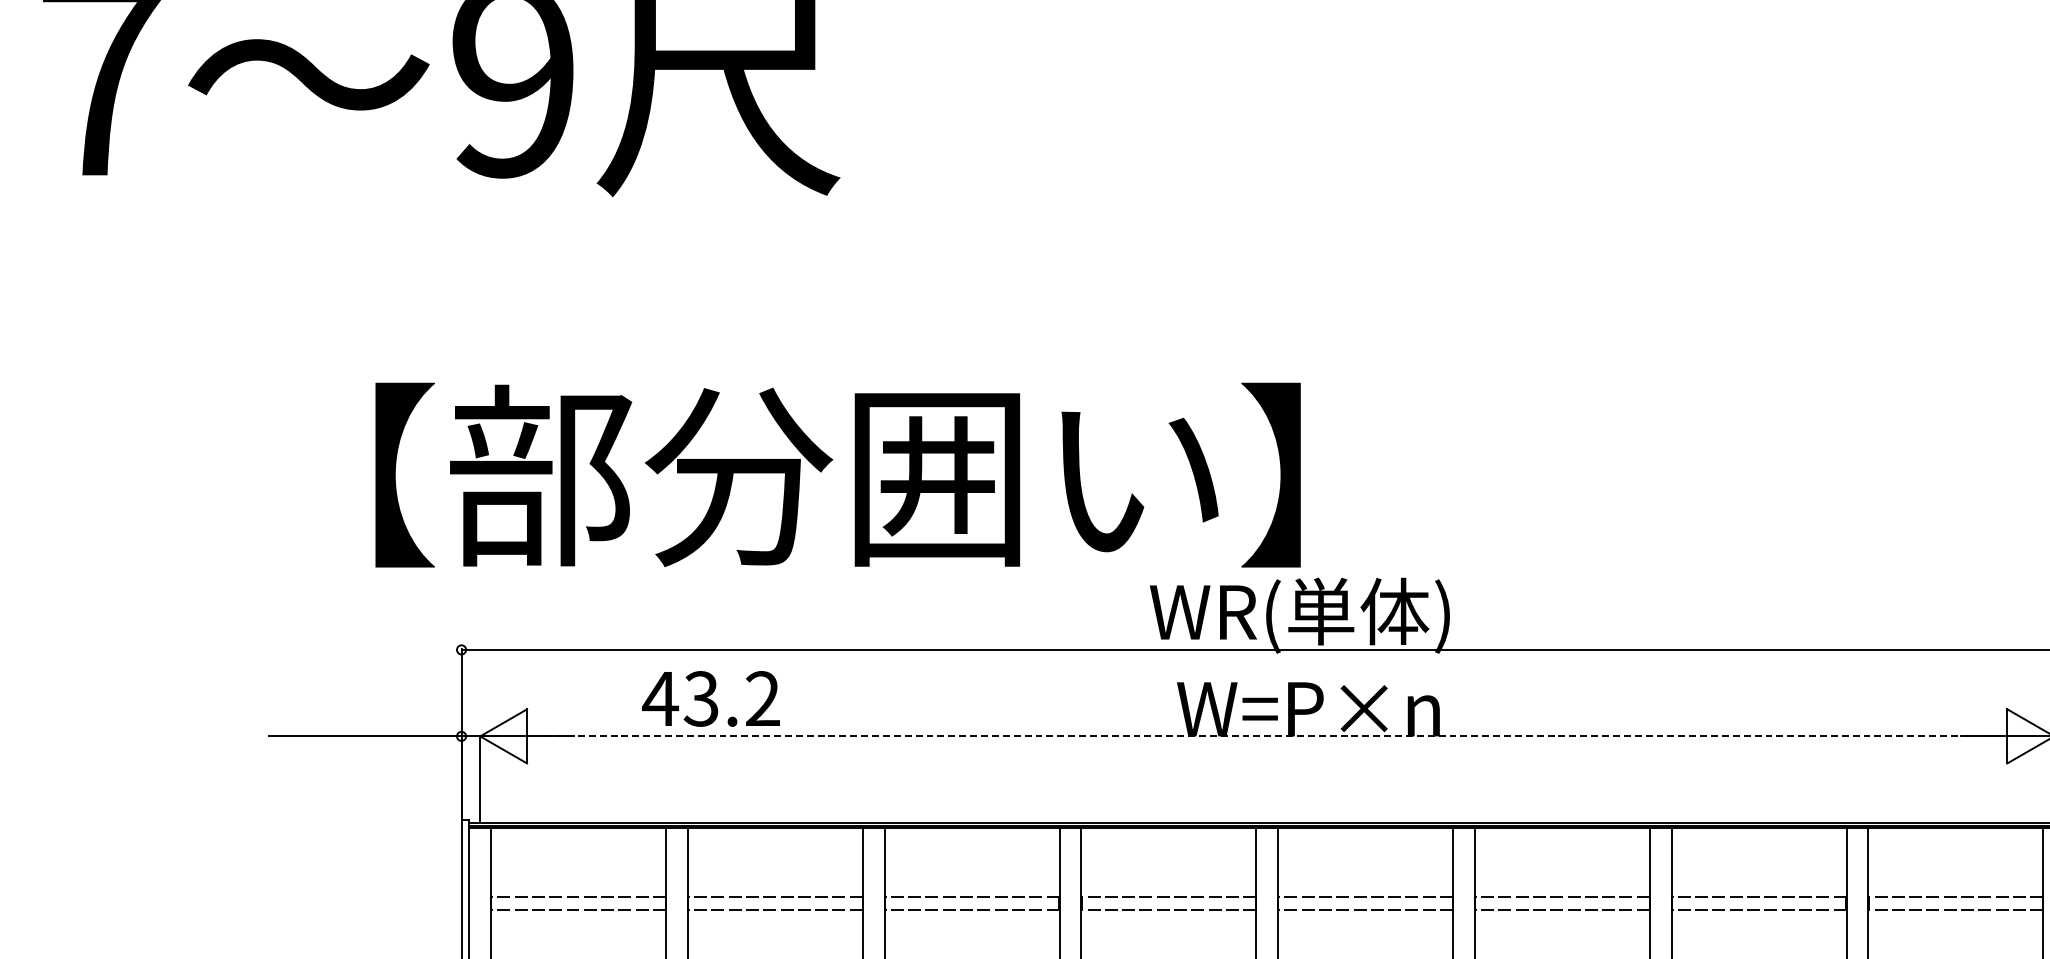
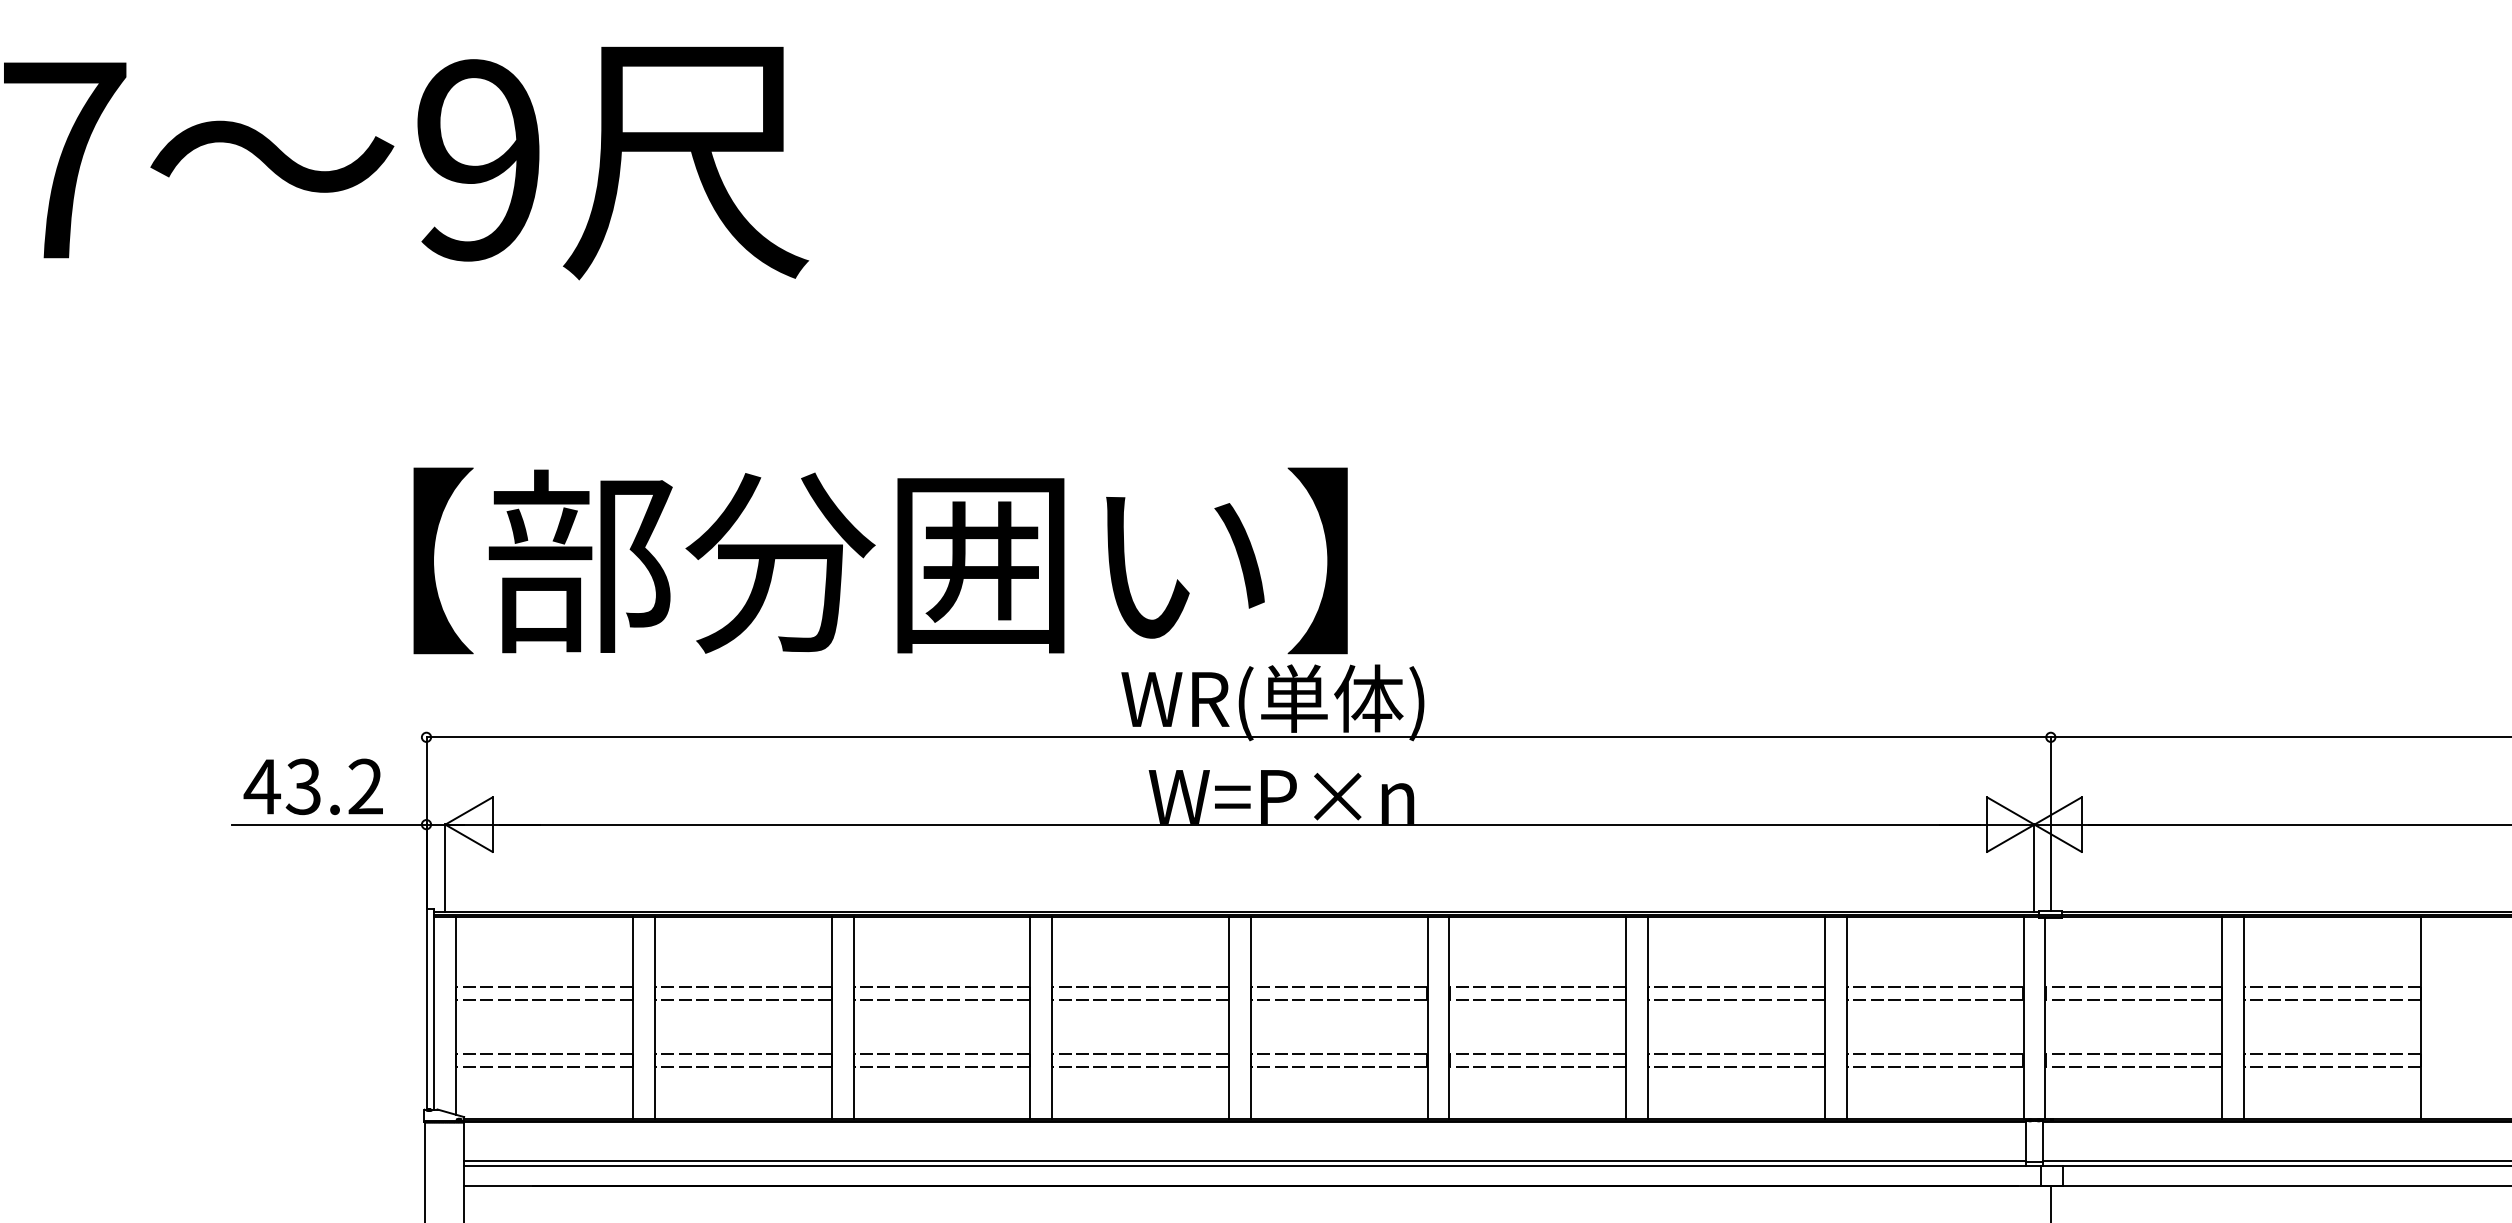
text: (837, 474) -> (880, 560), moved
text: (710, 698) -> (312, 786), moved
line: (1266, 736) -> (1239, 824), dashed -> solid

